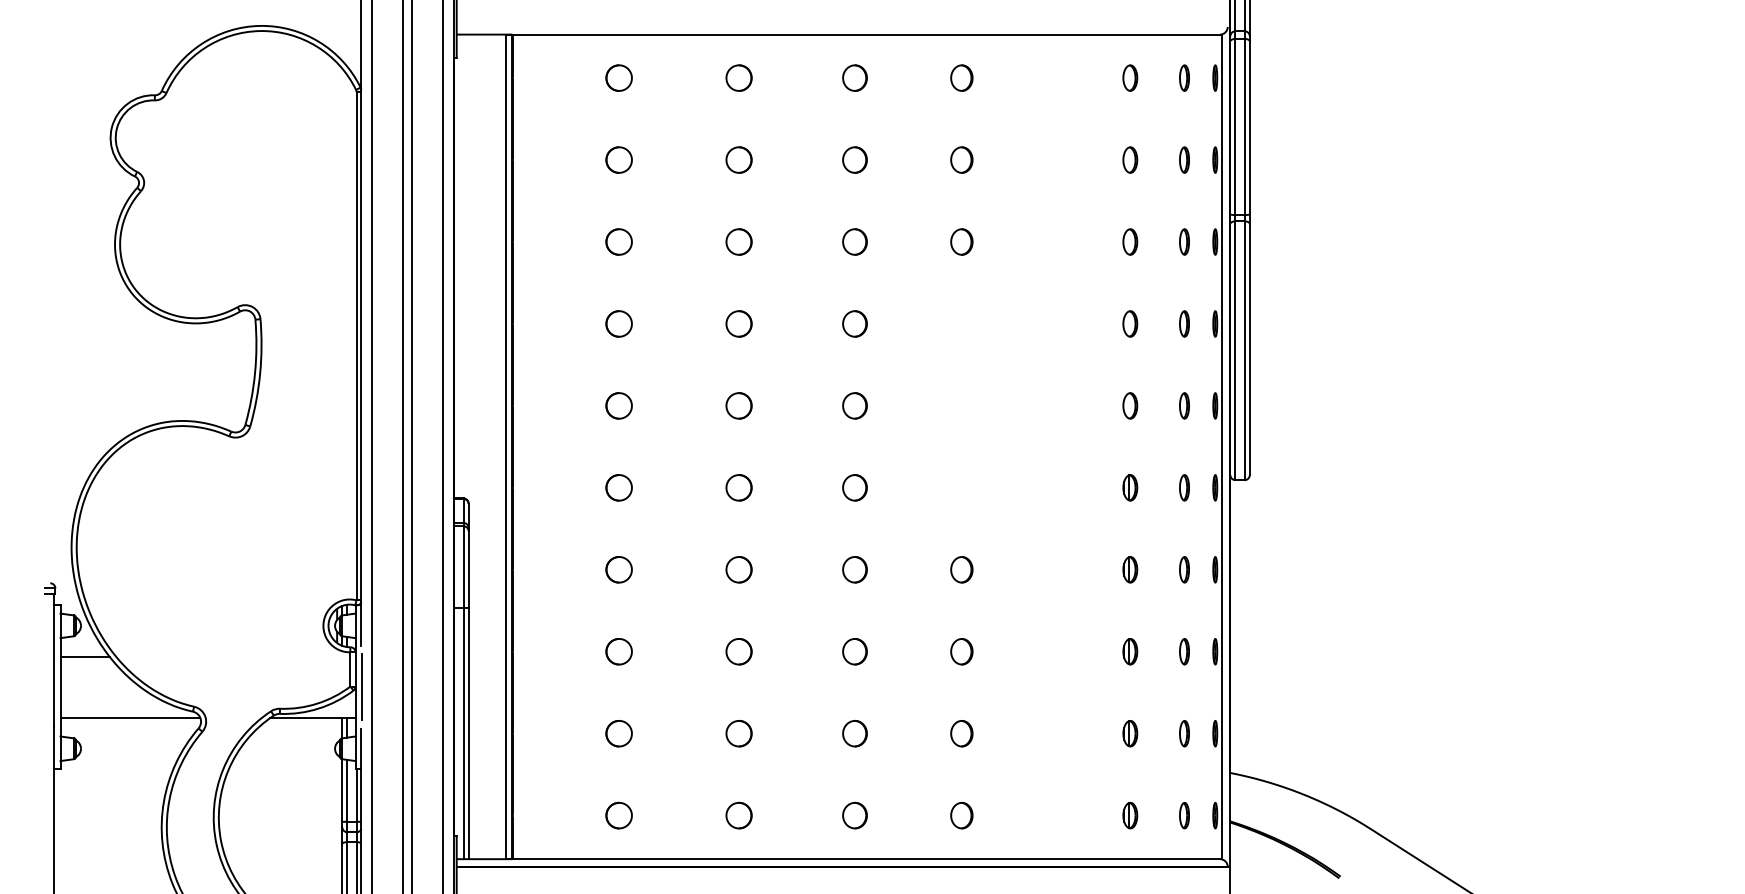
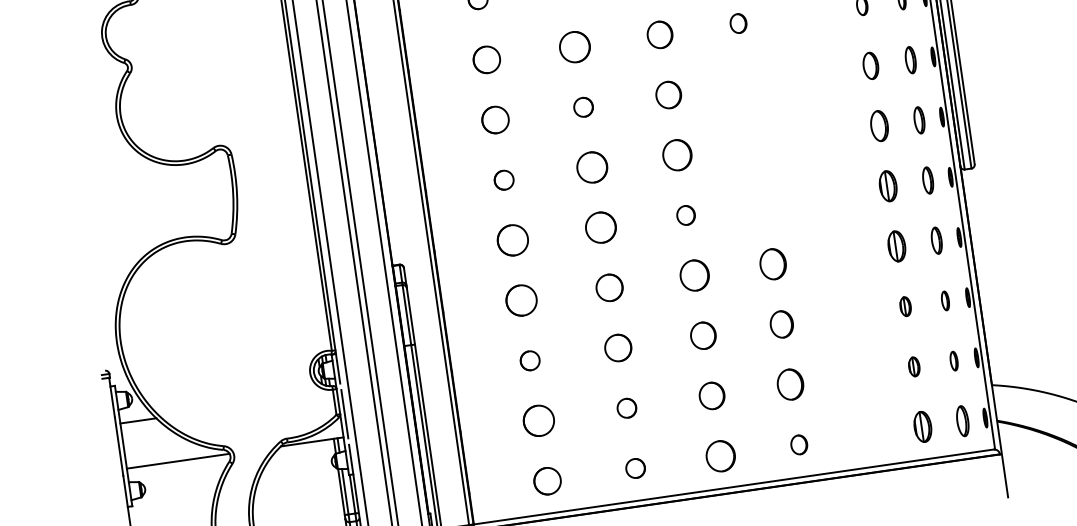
part: (618, 241) -> (486, 59), size x1.4
part: (738, 241) -> (574, 46), size x1.6
part: (854, 241) -> (659, 34), size x1.4
part: (618, 323) -> (494, 119), size x1.4
part: (854, 323) -> (668, 94), size x1.4
part: (1130, 323) -> (871, 65), size x1.4
part: (1184, 323) -> (910, 59), size x1.4
part: (738, 405) -> (591, 167), size x1.6
part: (854, 405) -> (676, 155), size x1.6
part: (1130, 405) -> (879, 125), size x1.6
part: (1184, 405) -> (919, 120), size x1.4
part: (618, 487) -> (512, 240), size x1.6
part: (738, 487) -> (600, 227), size x1.6
part: (1130, 487) -> (888, 186), size x1.6
part: (1184, 487) -> (928, 180), size x1.4
part: (618, 569) -> (521, 300), size x1.6
part: (738, 569) -> (609, 287), size x1.4
part: (854, 569) -> (694, 275), size x1.6
part: (961, 569) -> (772, 264), size x1.6
part: (1130, 569) -> (897, 246), size x1.6
part: (1184, 569) -> (936, 240), size x1.4
part: (738, 651) -> (617, 347), size x1.4
part: (854, 651) -> (703, 335), size x1.4
part: (961, 651) -> (781, 324), size x1.4
part: (618, 733) -> (538, 420), size x1.6
part: (854, 733) -> (711, 395), size x1.4
part: (961, 733) -> (790, 384), size x1.6
part: (618, 815) -> (547, 481), size x1.4
part: (854, 815) -> (720, 456), size x1.6
part: (1130, 815) -> (923, 426), size x1.6
part: (1184, 815) -> (962, 421), size x1.6

